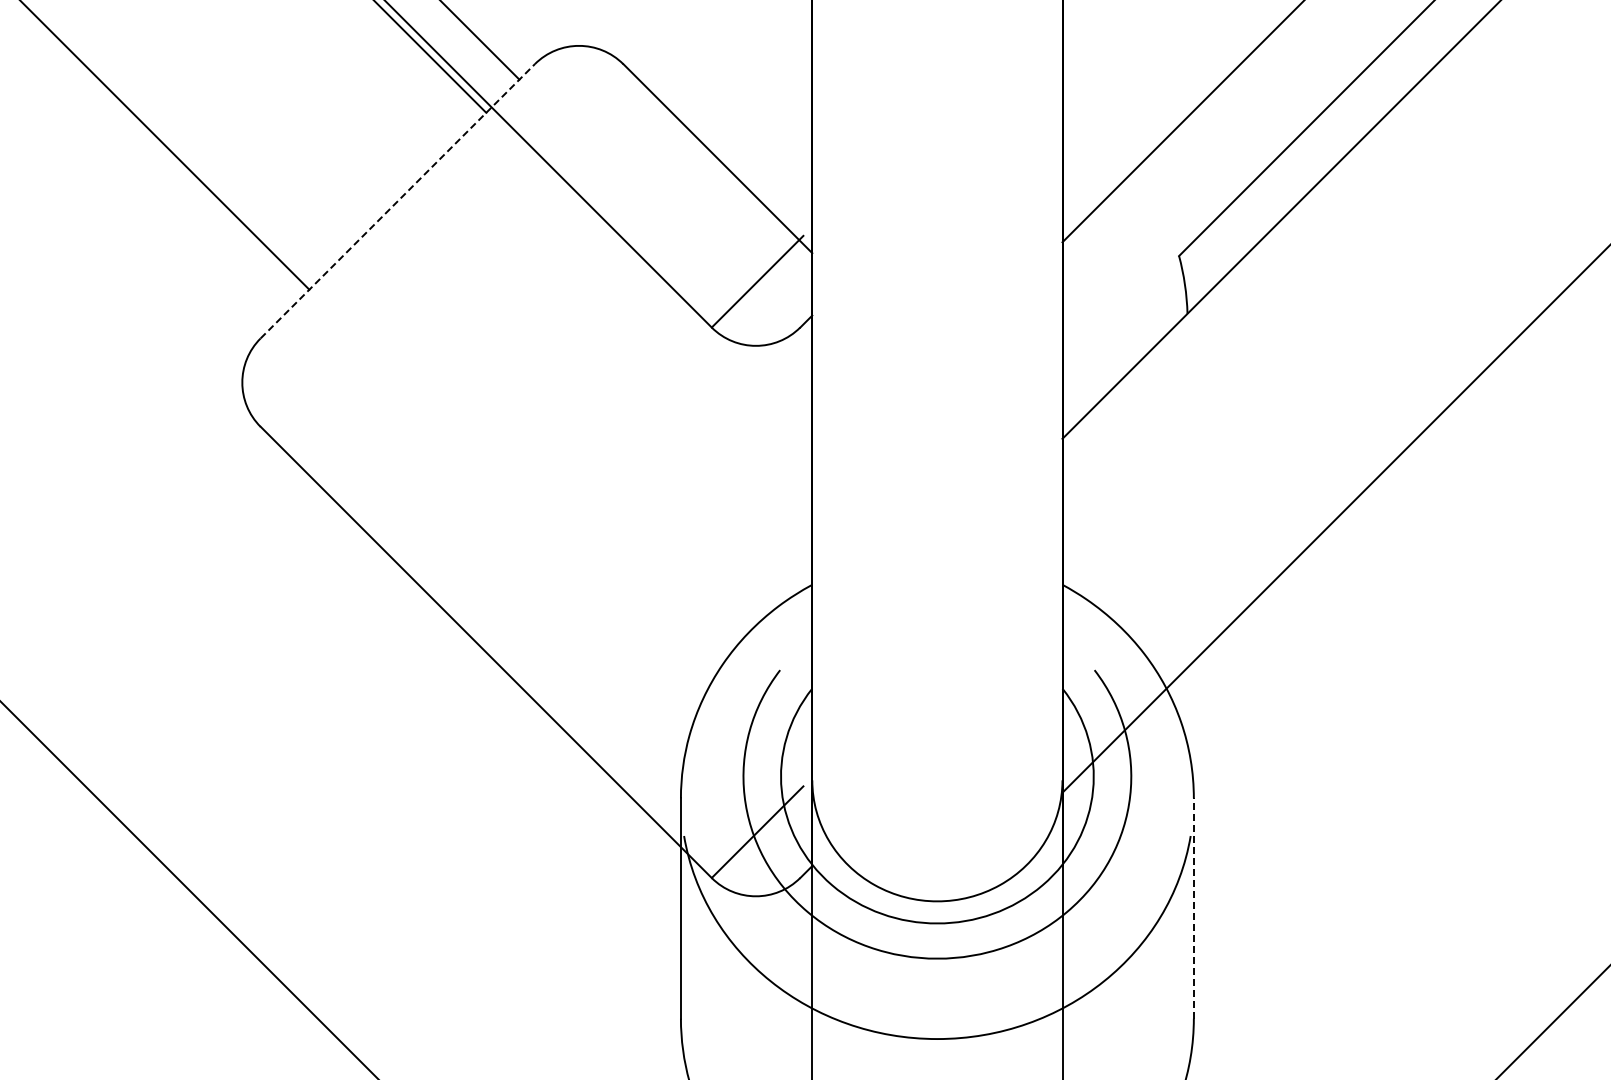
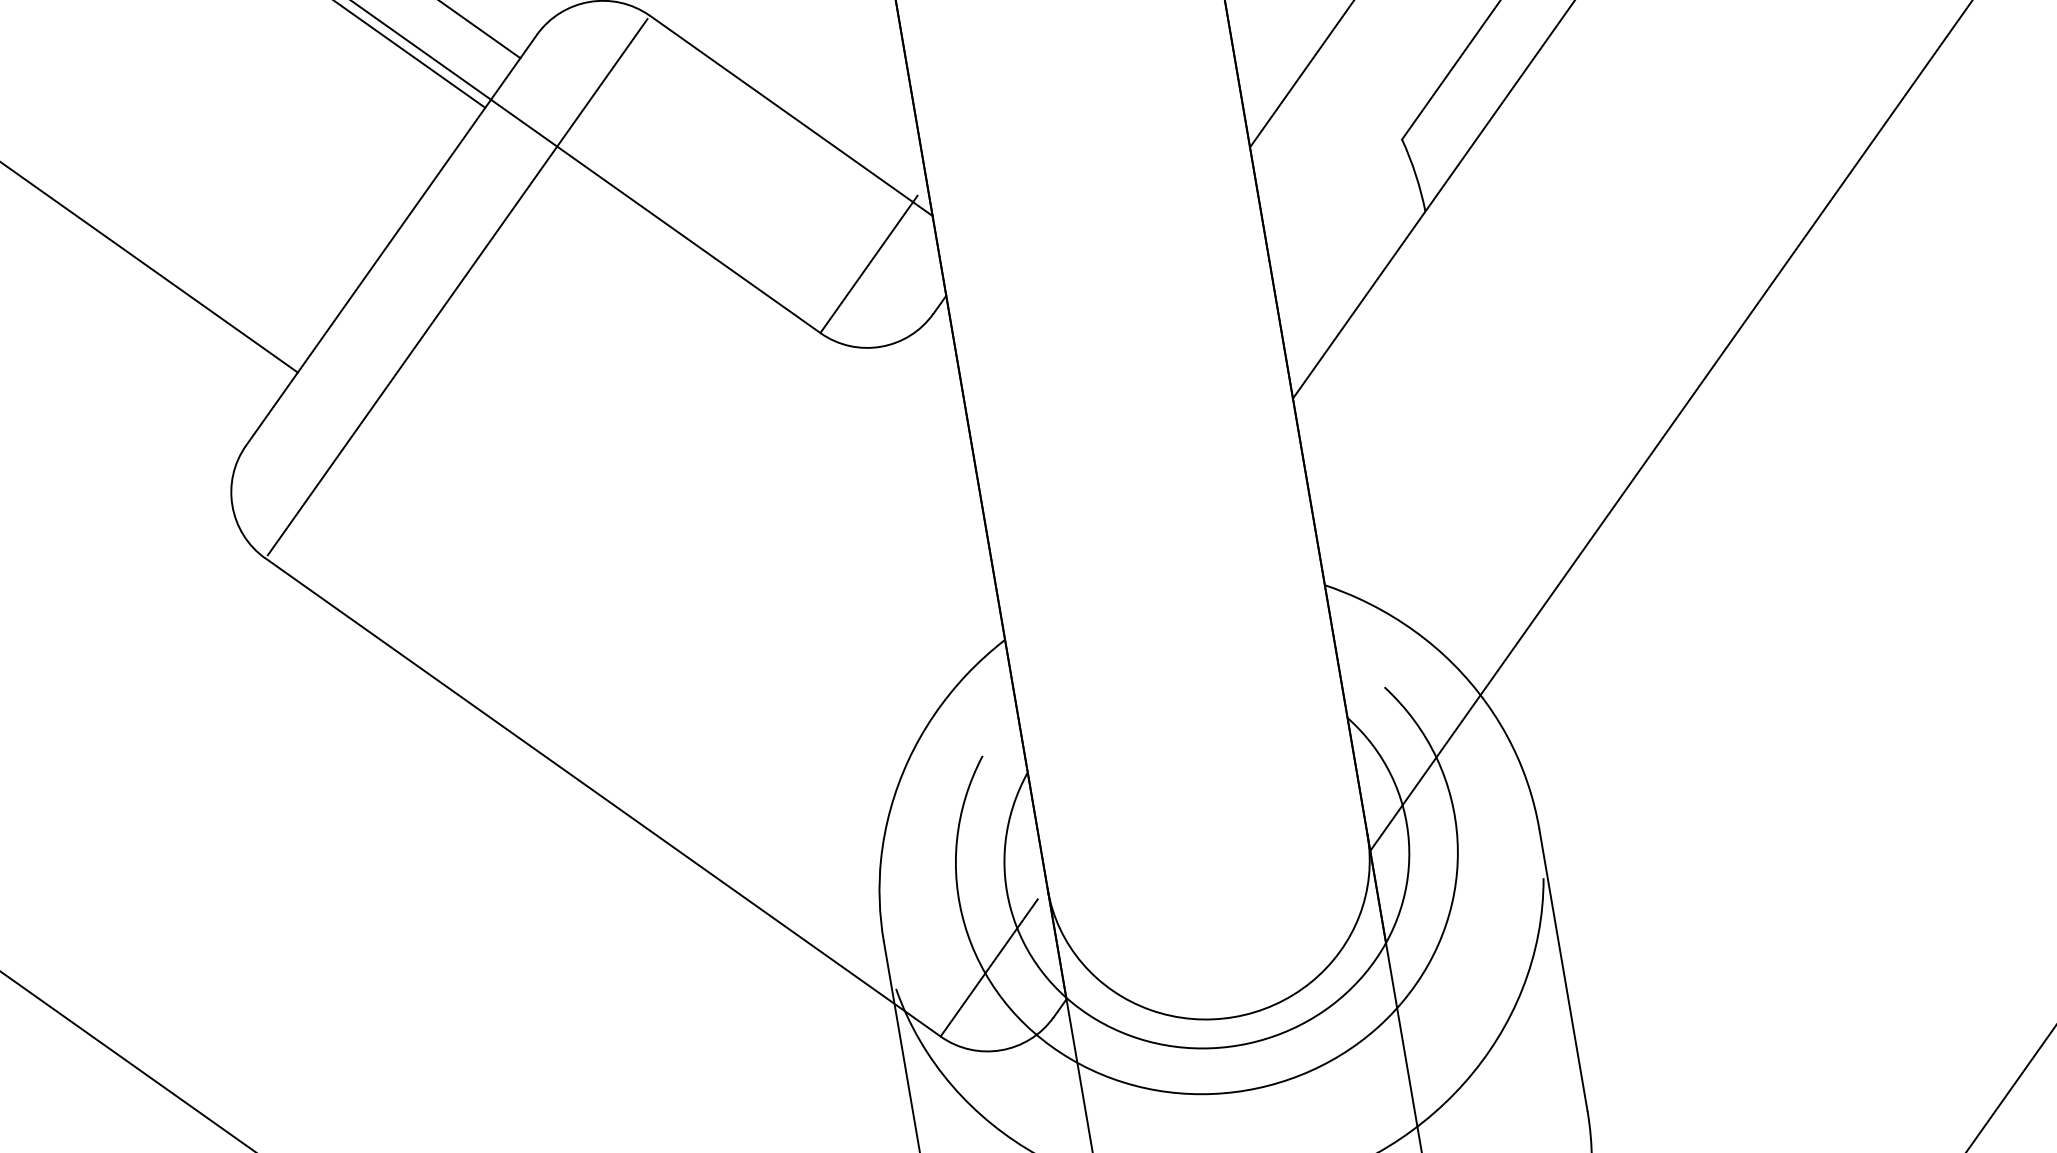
line: (397, 201) -> (391, 240), dashed -> solid
line: (441, 245) -> (457, 287), added
line: (1193, 908) -> (1563, 970), dashed -> solid

